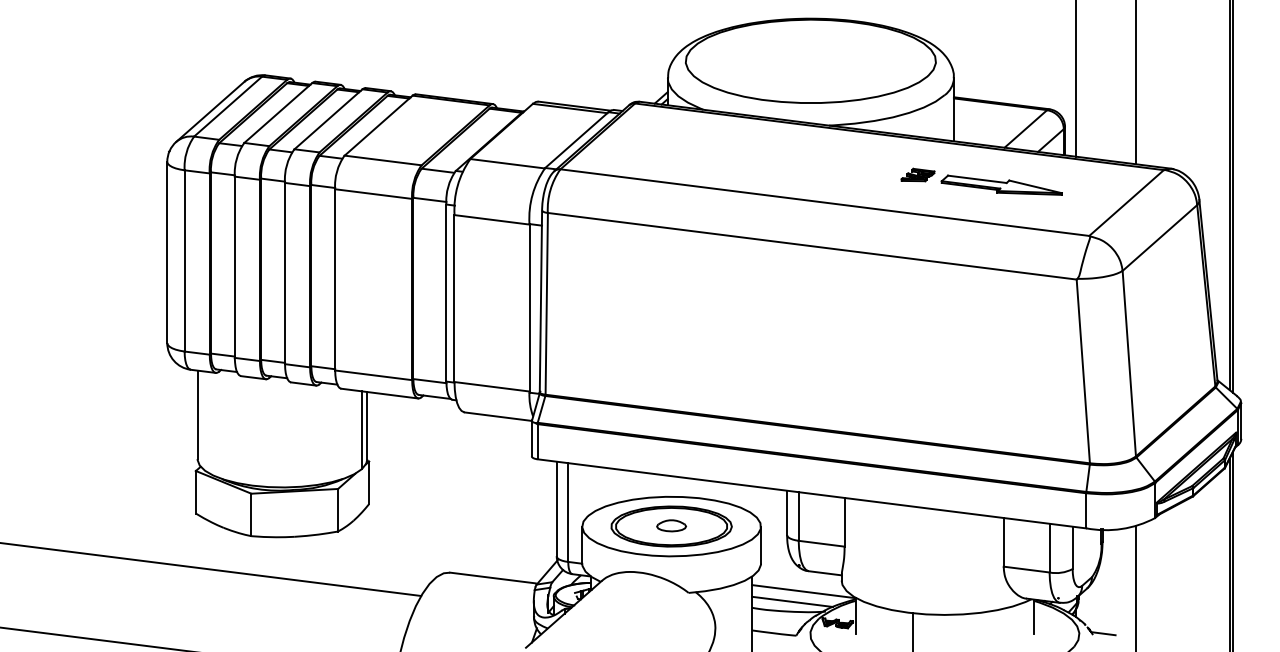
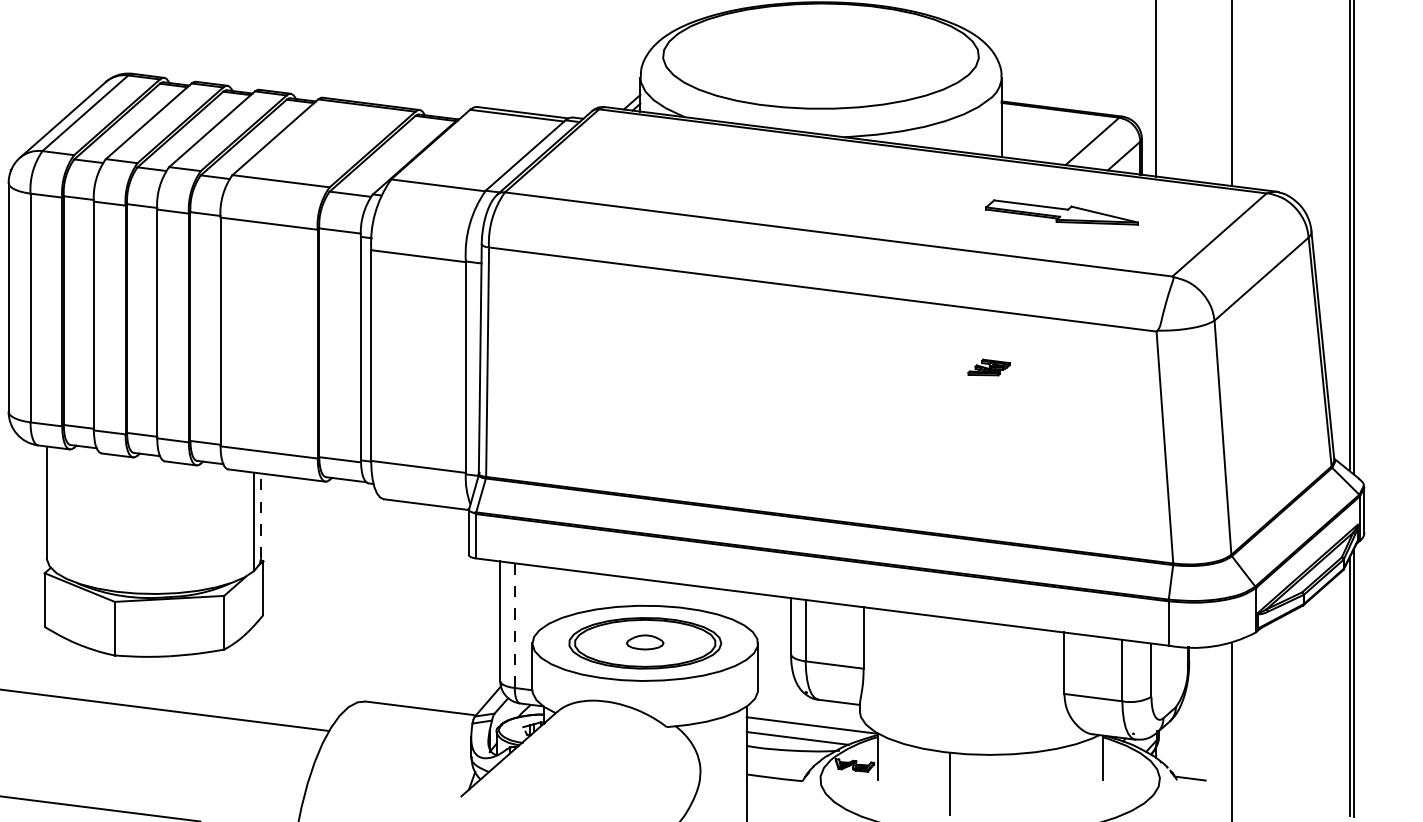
part: (917, 174) -> (988, 366), moved
line: (367, 425) -> (261, 515), solid -> dashed
line: (568, 513) -> (515, 626), solid -> dashed

